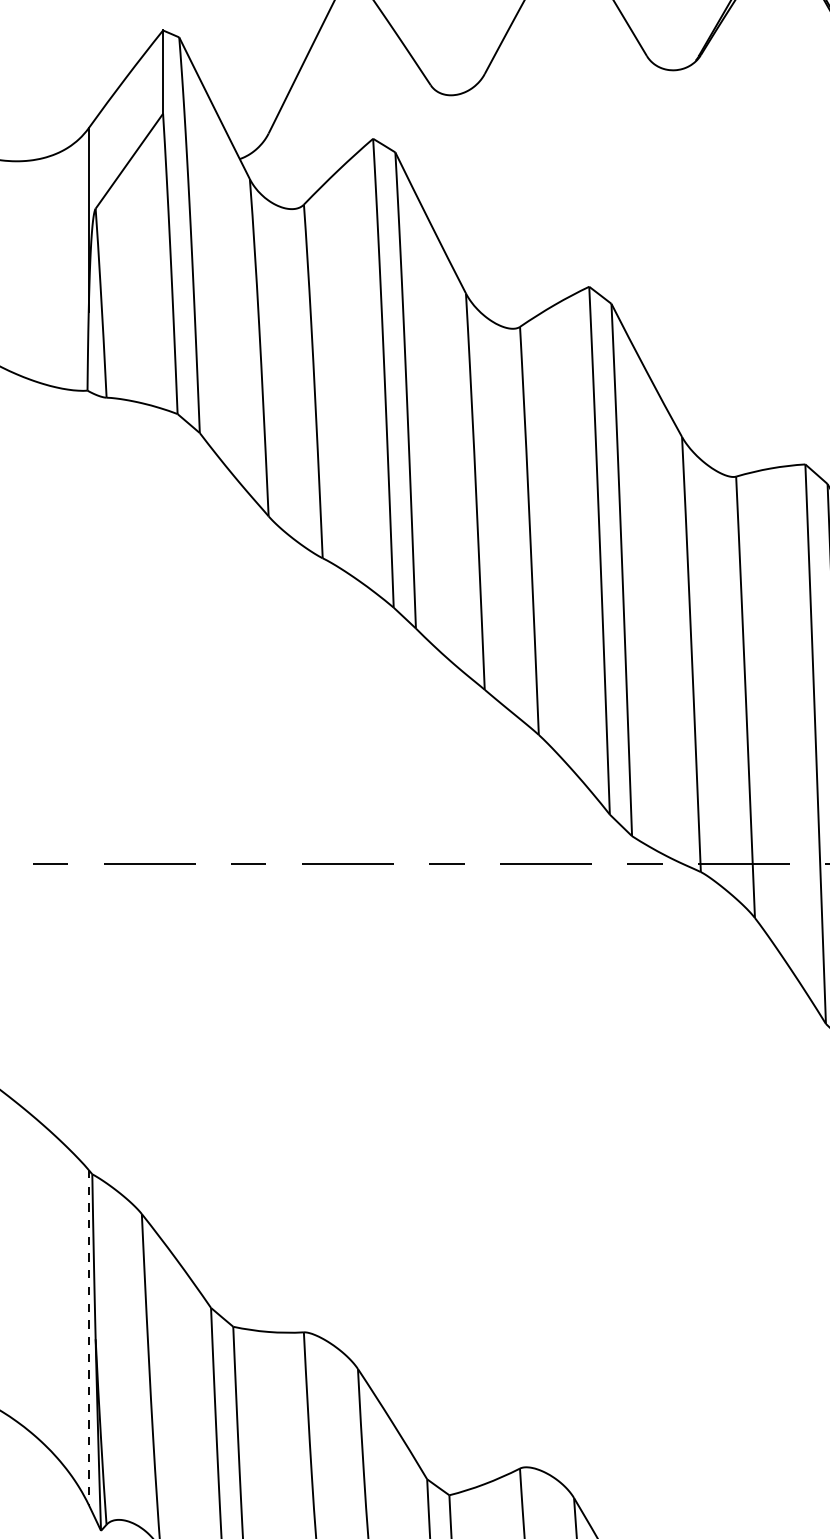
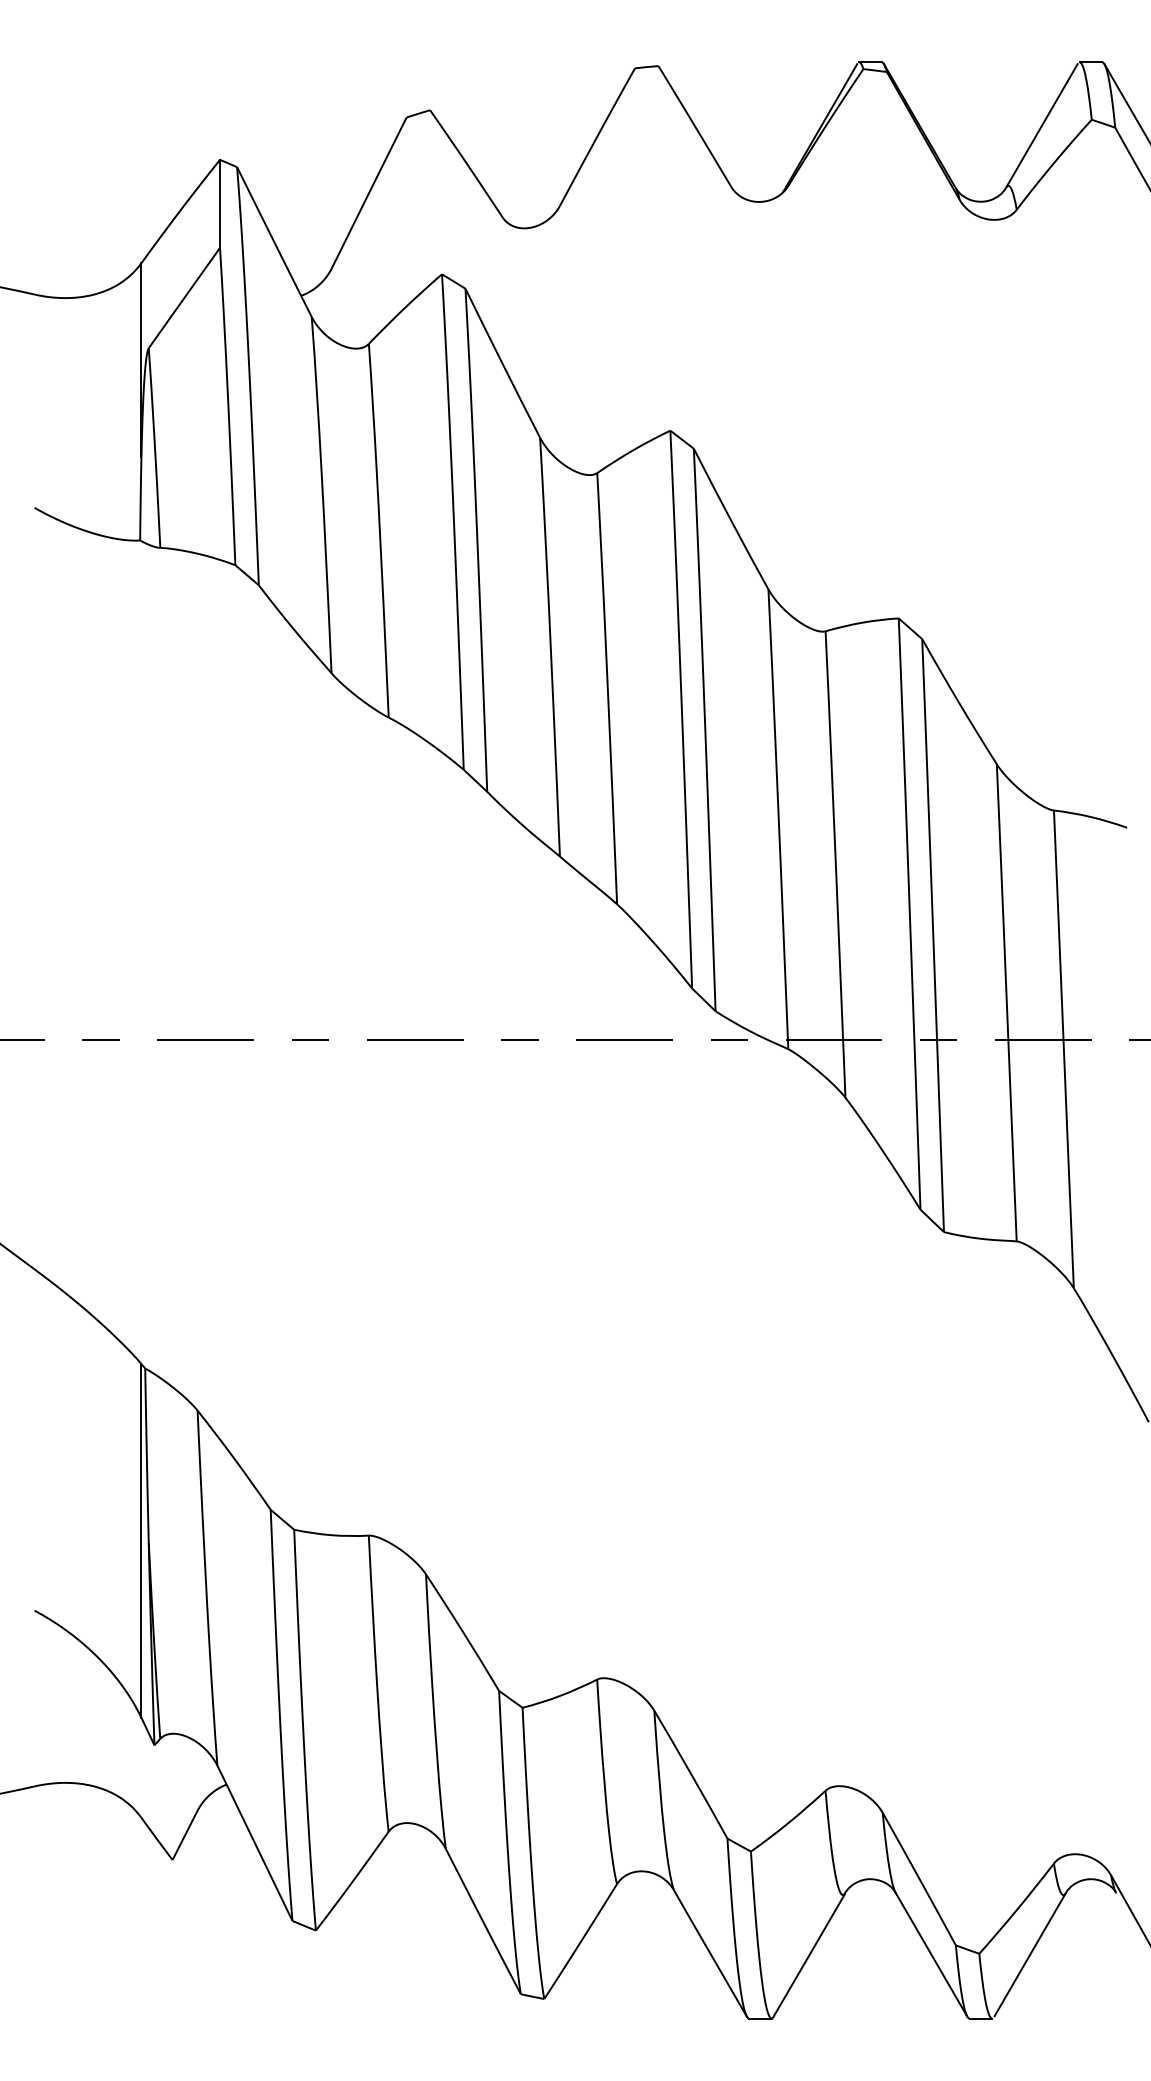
line: (88, 1336) -> (141, 1540), dashed -> solid

